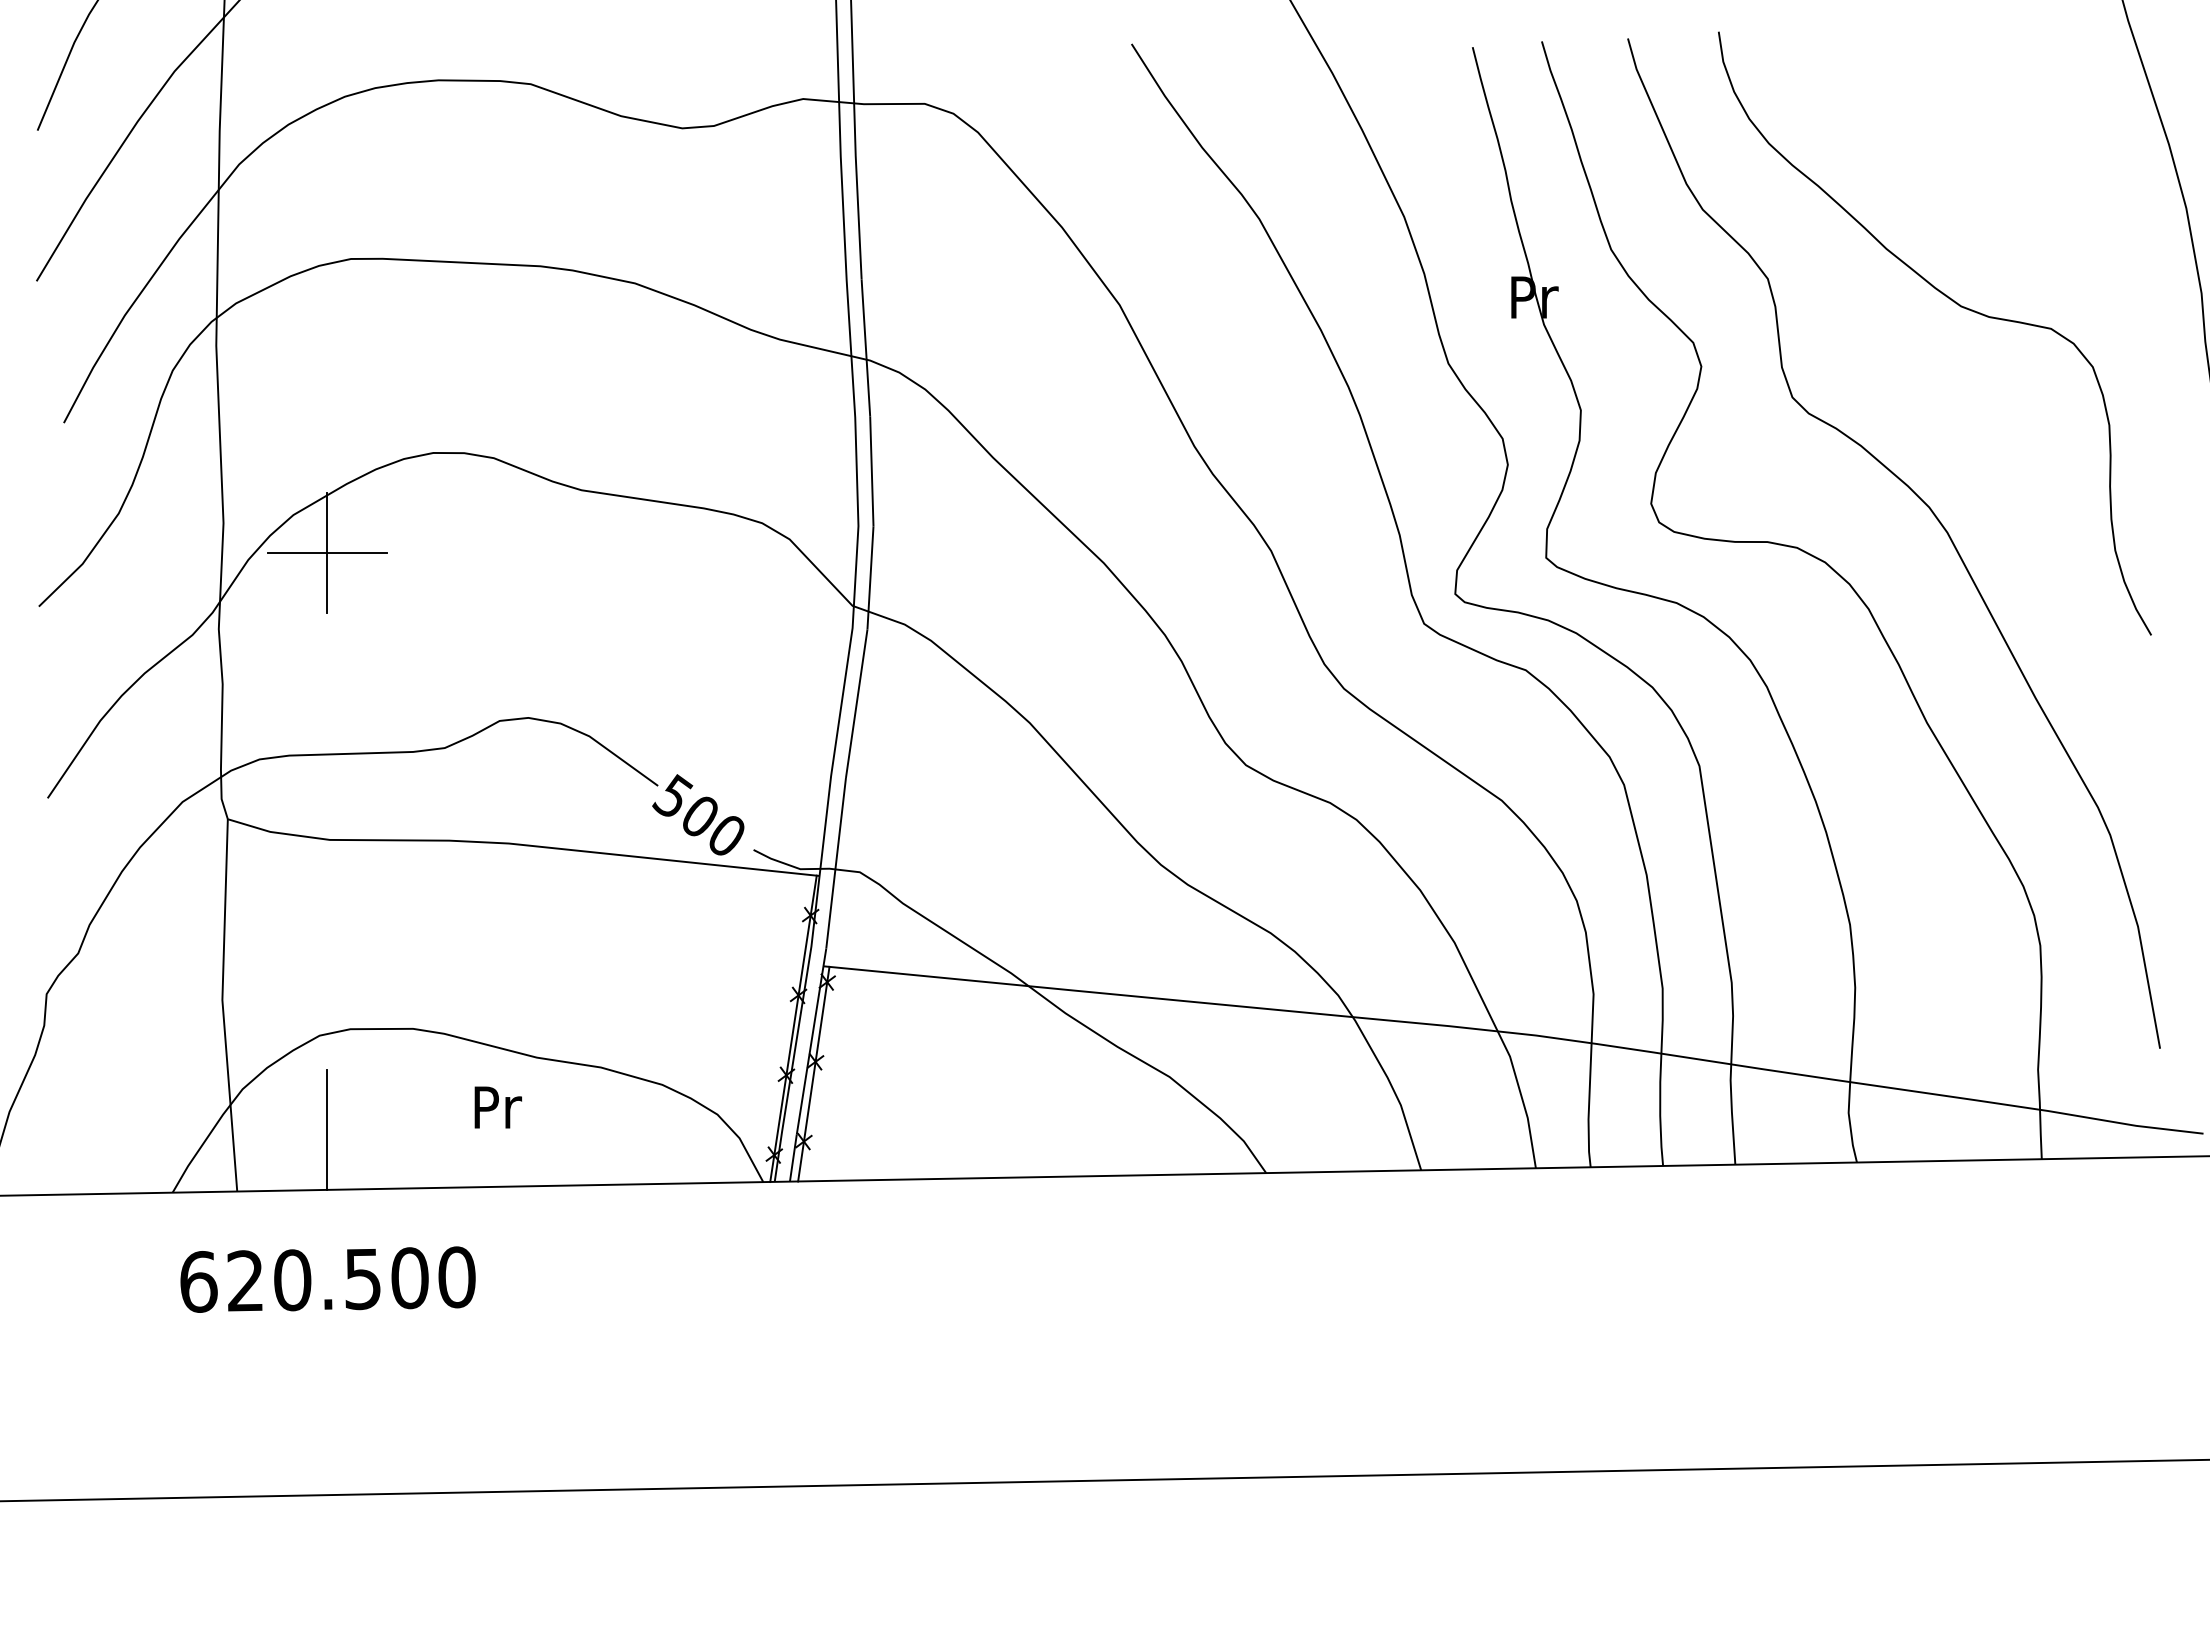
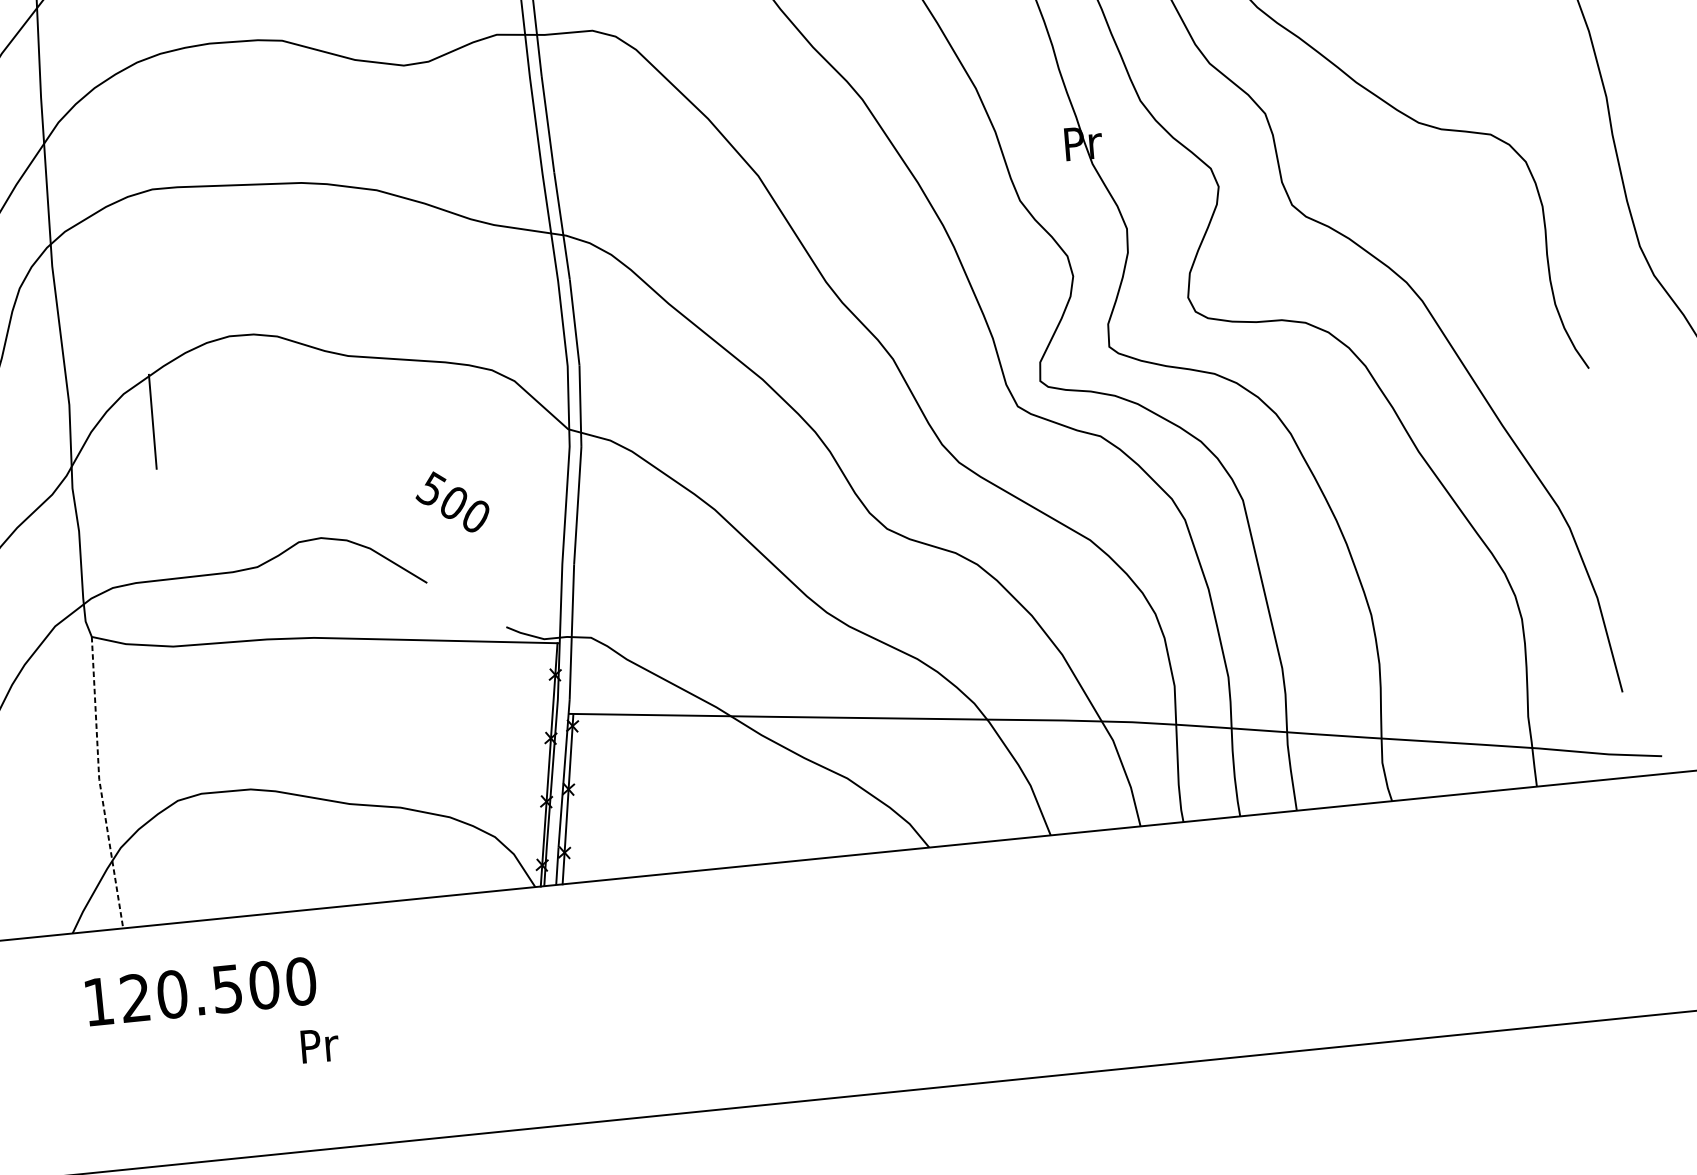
line: (327, 553) -> (152, 422), removed
text: (698, 814) -> (452, 501), moved
line: (222, 1005) -> (99, 783), solid -> dashed
text: (497, 1107) -> (319, 1045), moved
line: (327, 1129) -> (190, 873), removed
text: (198, 1281) -> (98, 1001), 620.500 -> 120.500

